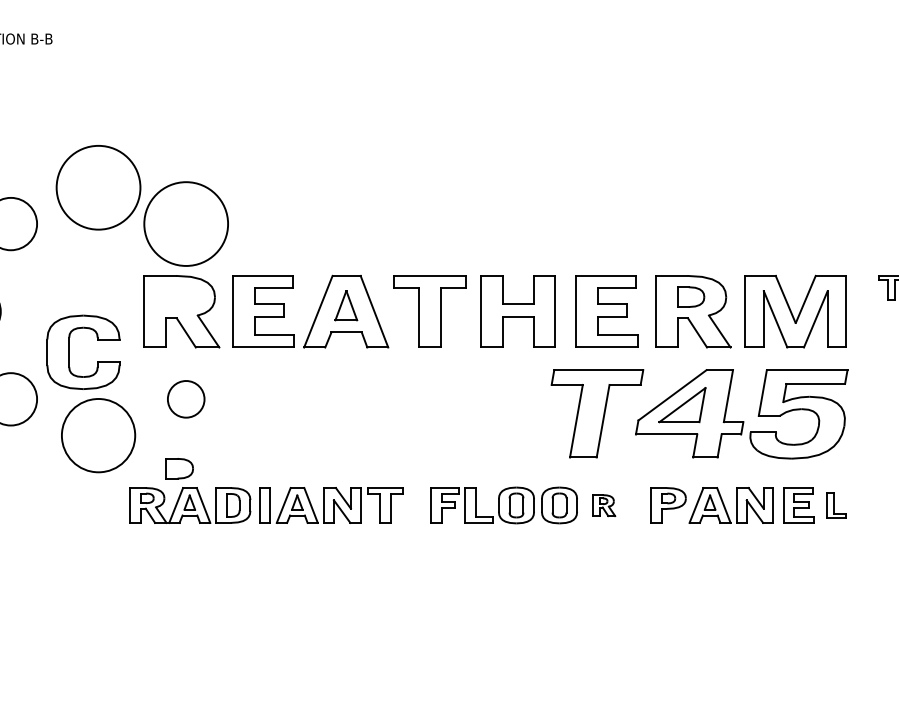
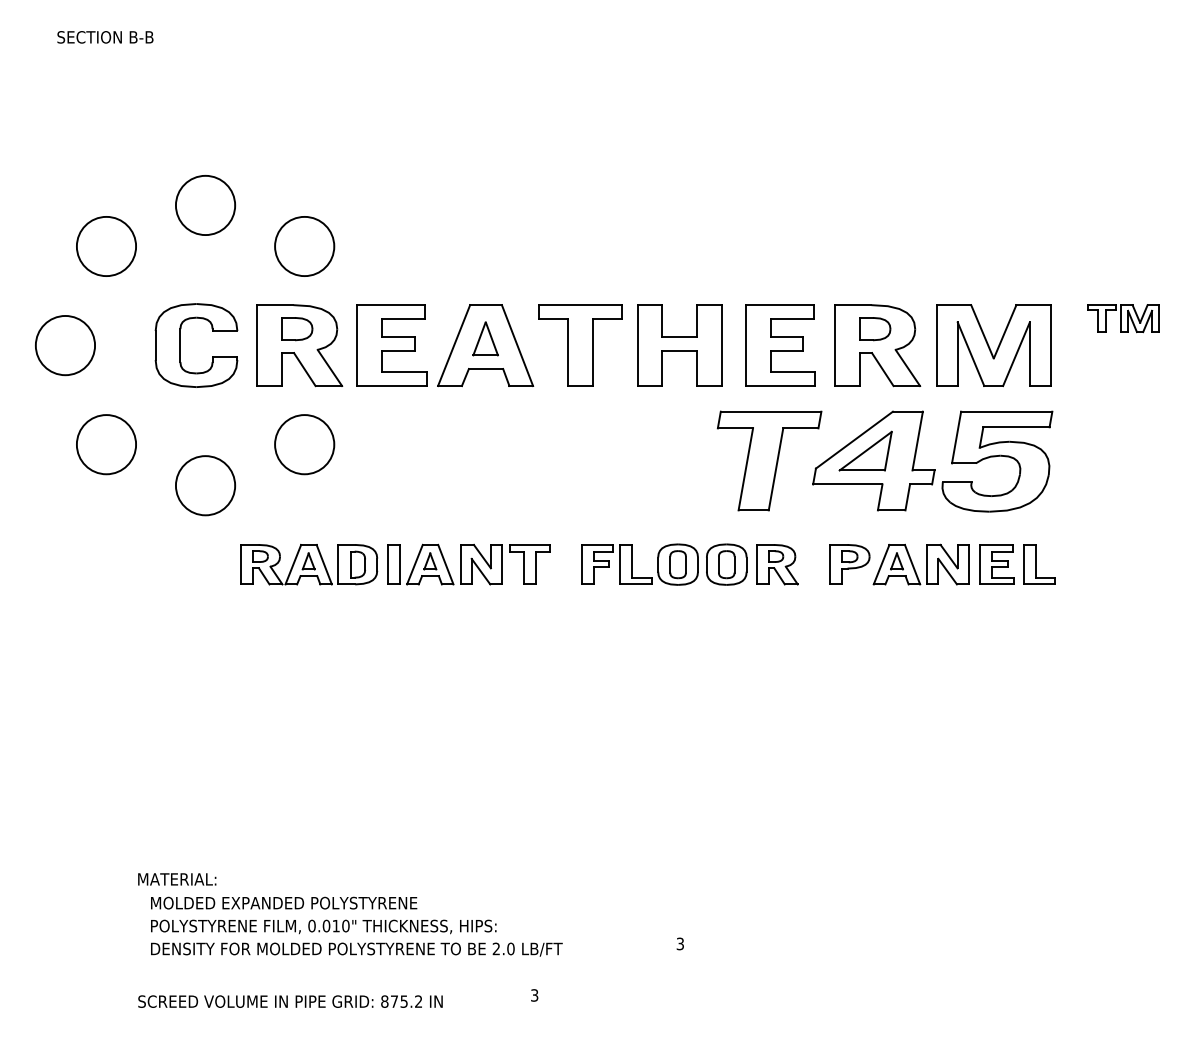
circle: (98, 187) -> (205, 205), size x0.62
circle: (186, 224) -> (304, 246), size x0.62
part: (69, 352) -> (180, 345), moved
circle: (186, 399) -> (304, 444), size x1.43
circle: (98, 435) -> (205, 485), size x0.71
part: (179, 469) -> (297, 329), moved
part: (604, 505) -> (777, 564), size x1.67
part: (836, 505) -> (1039, 564), size x1.43

